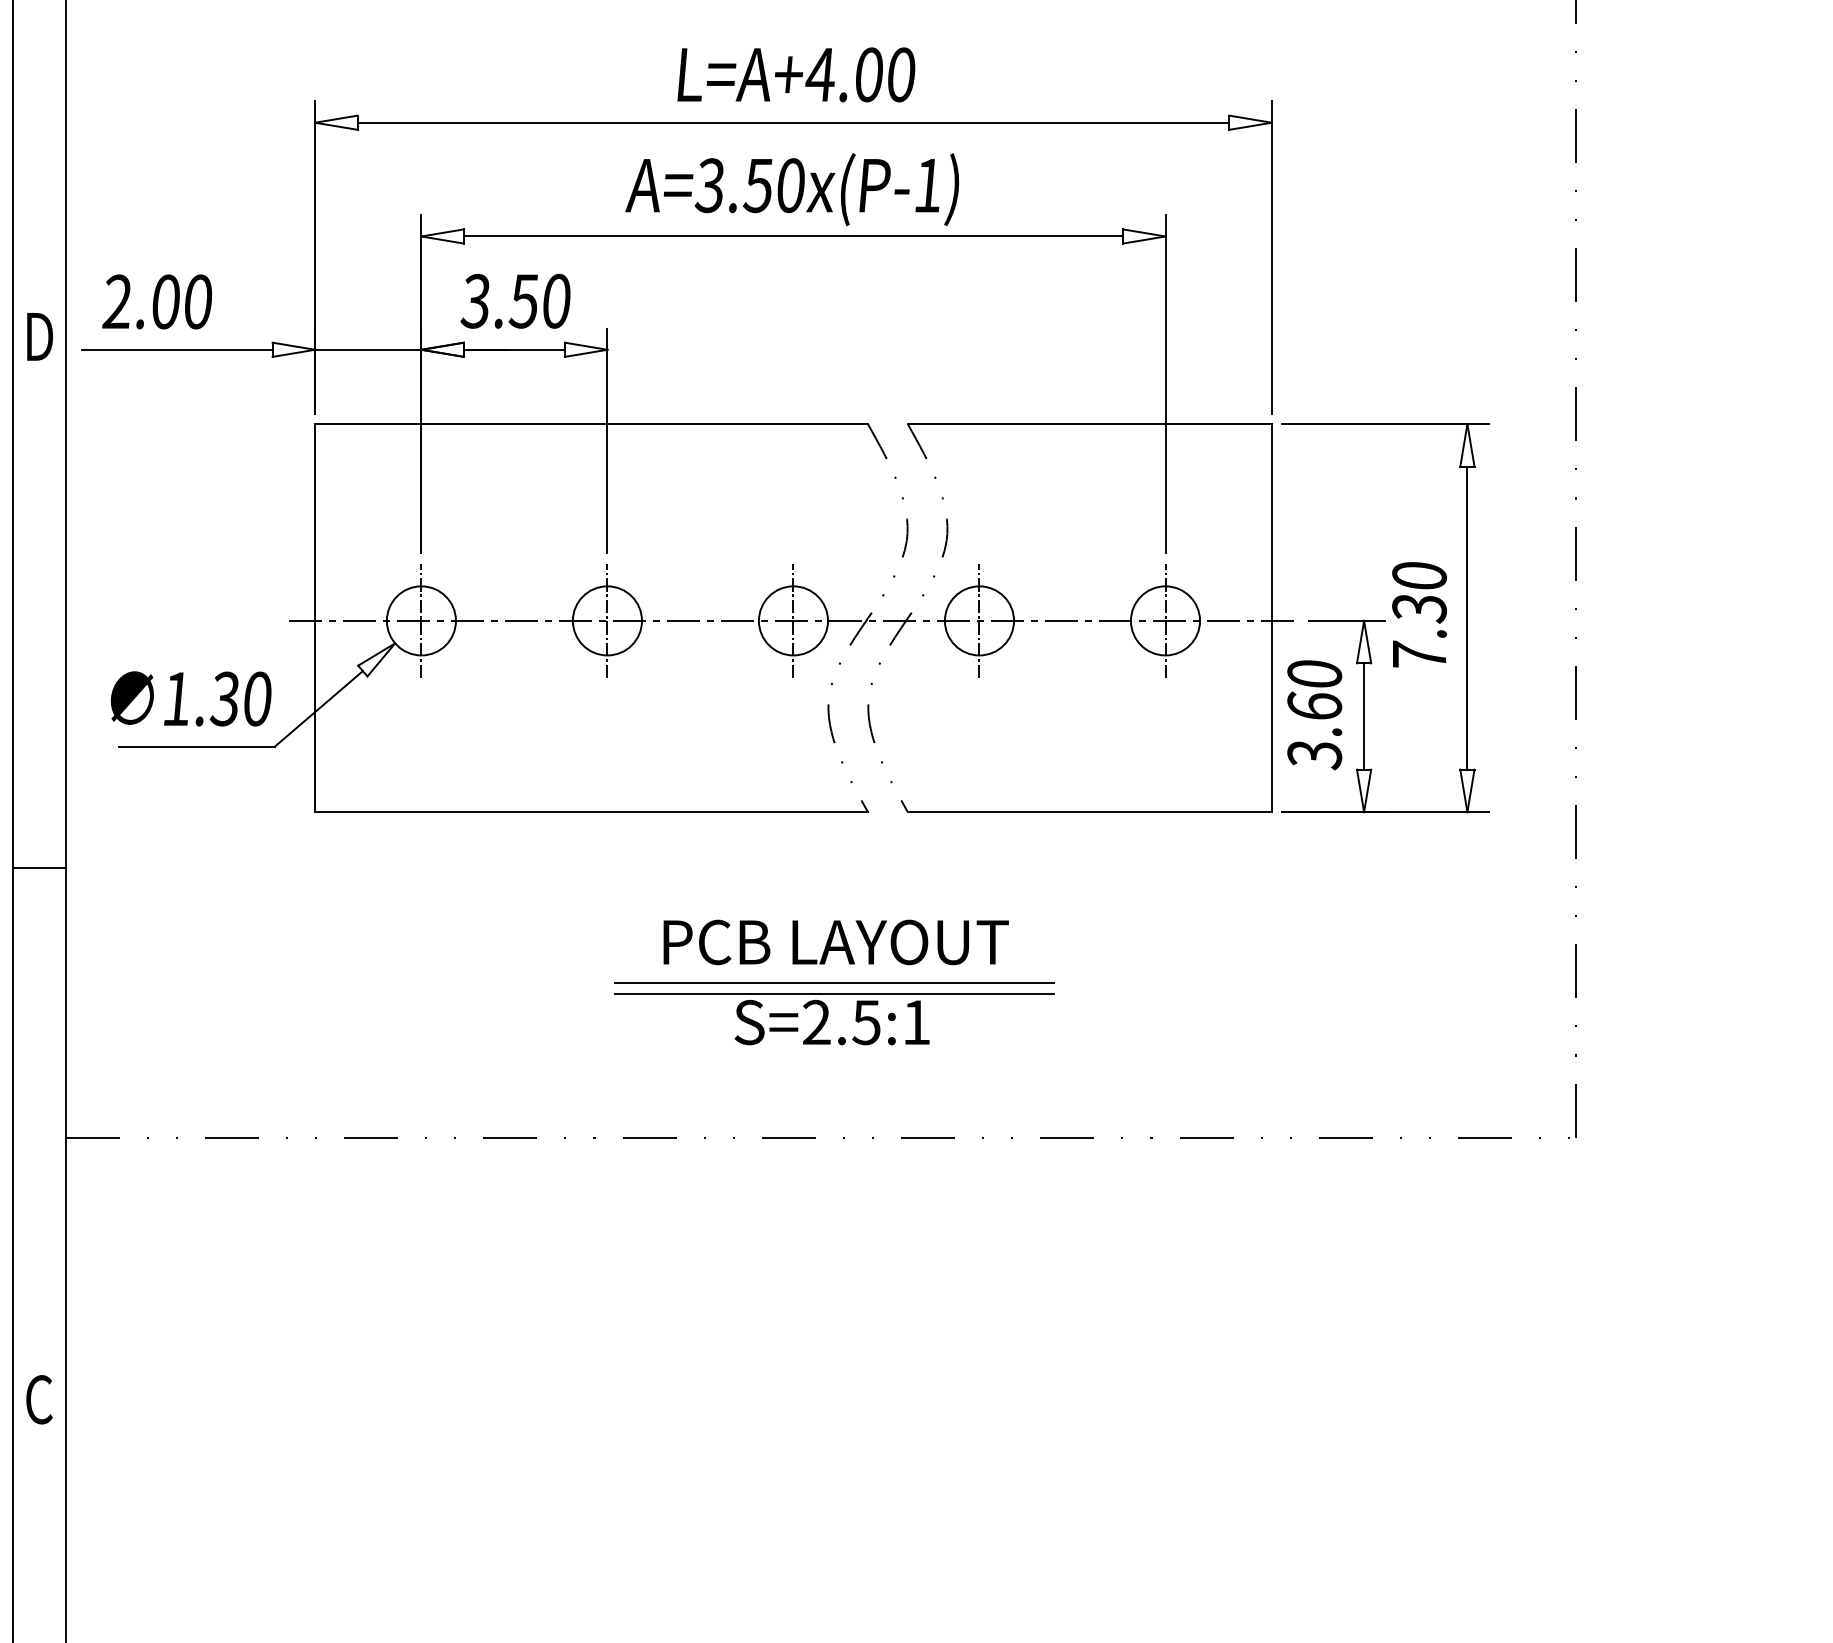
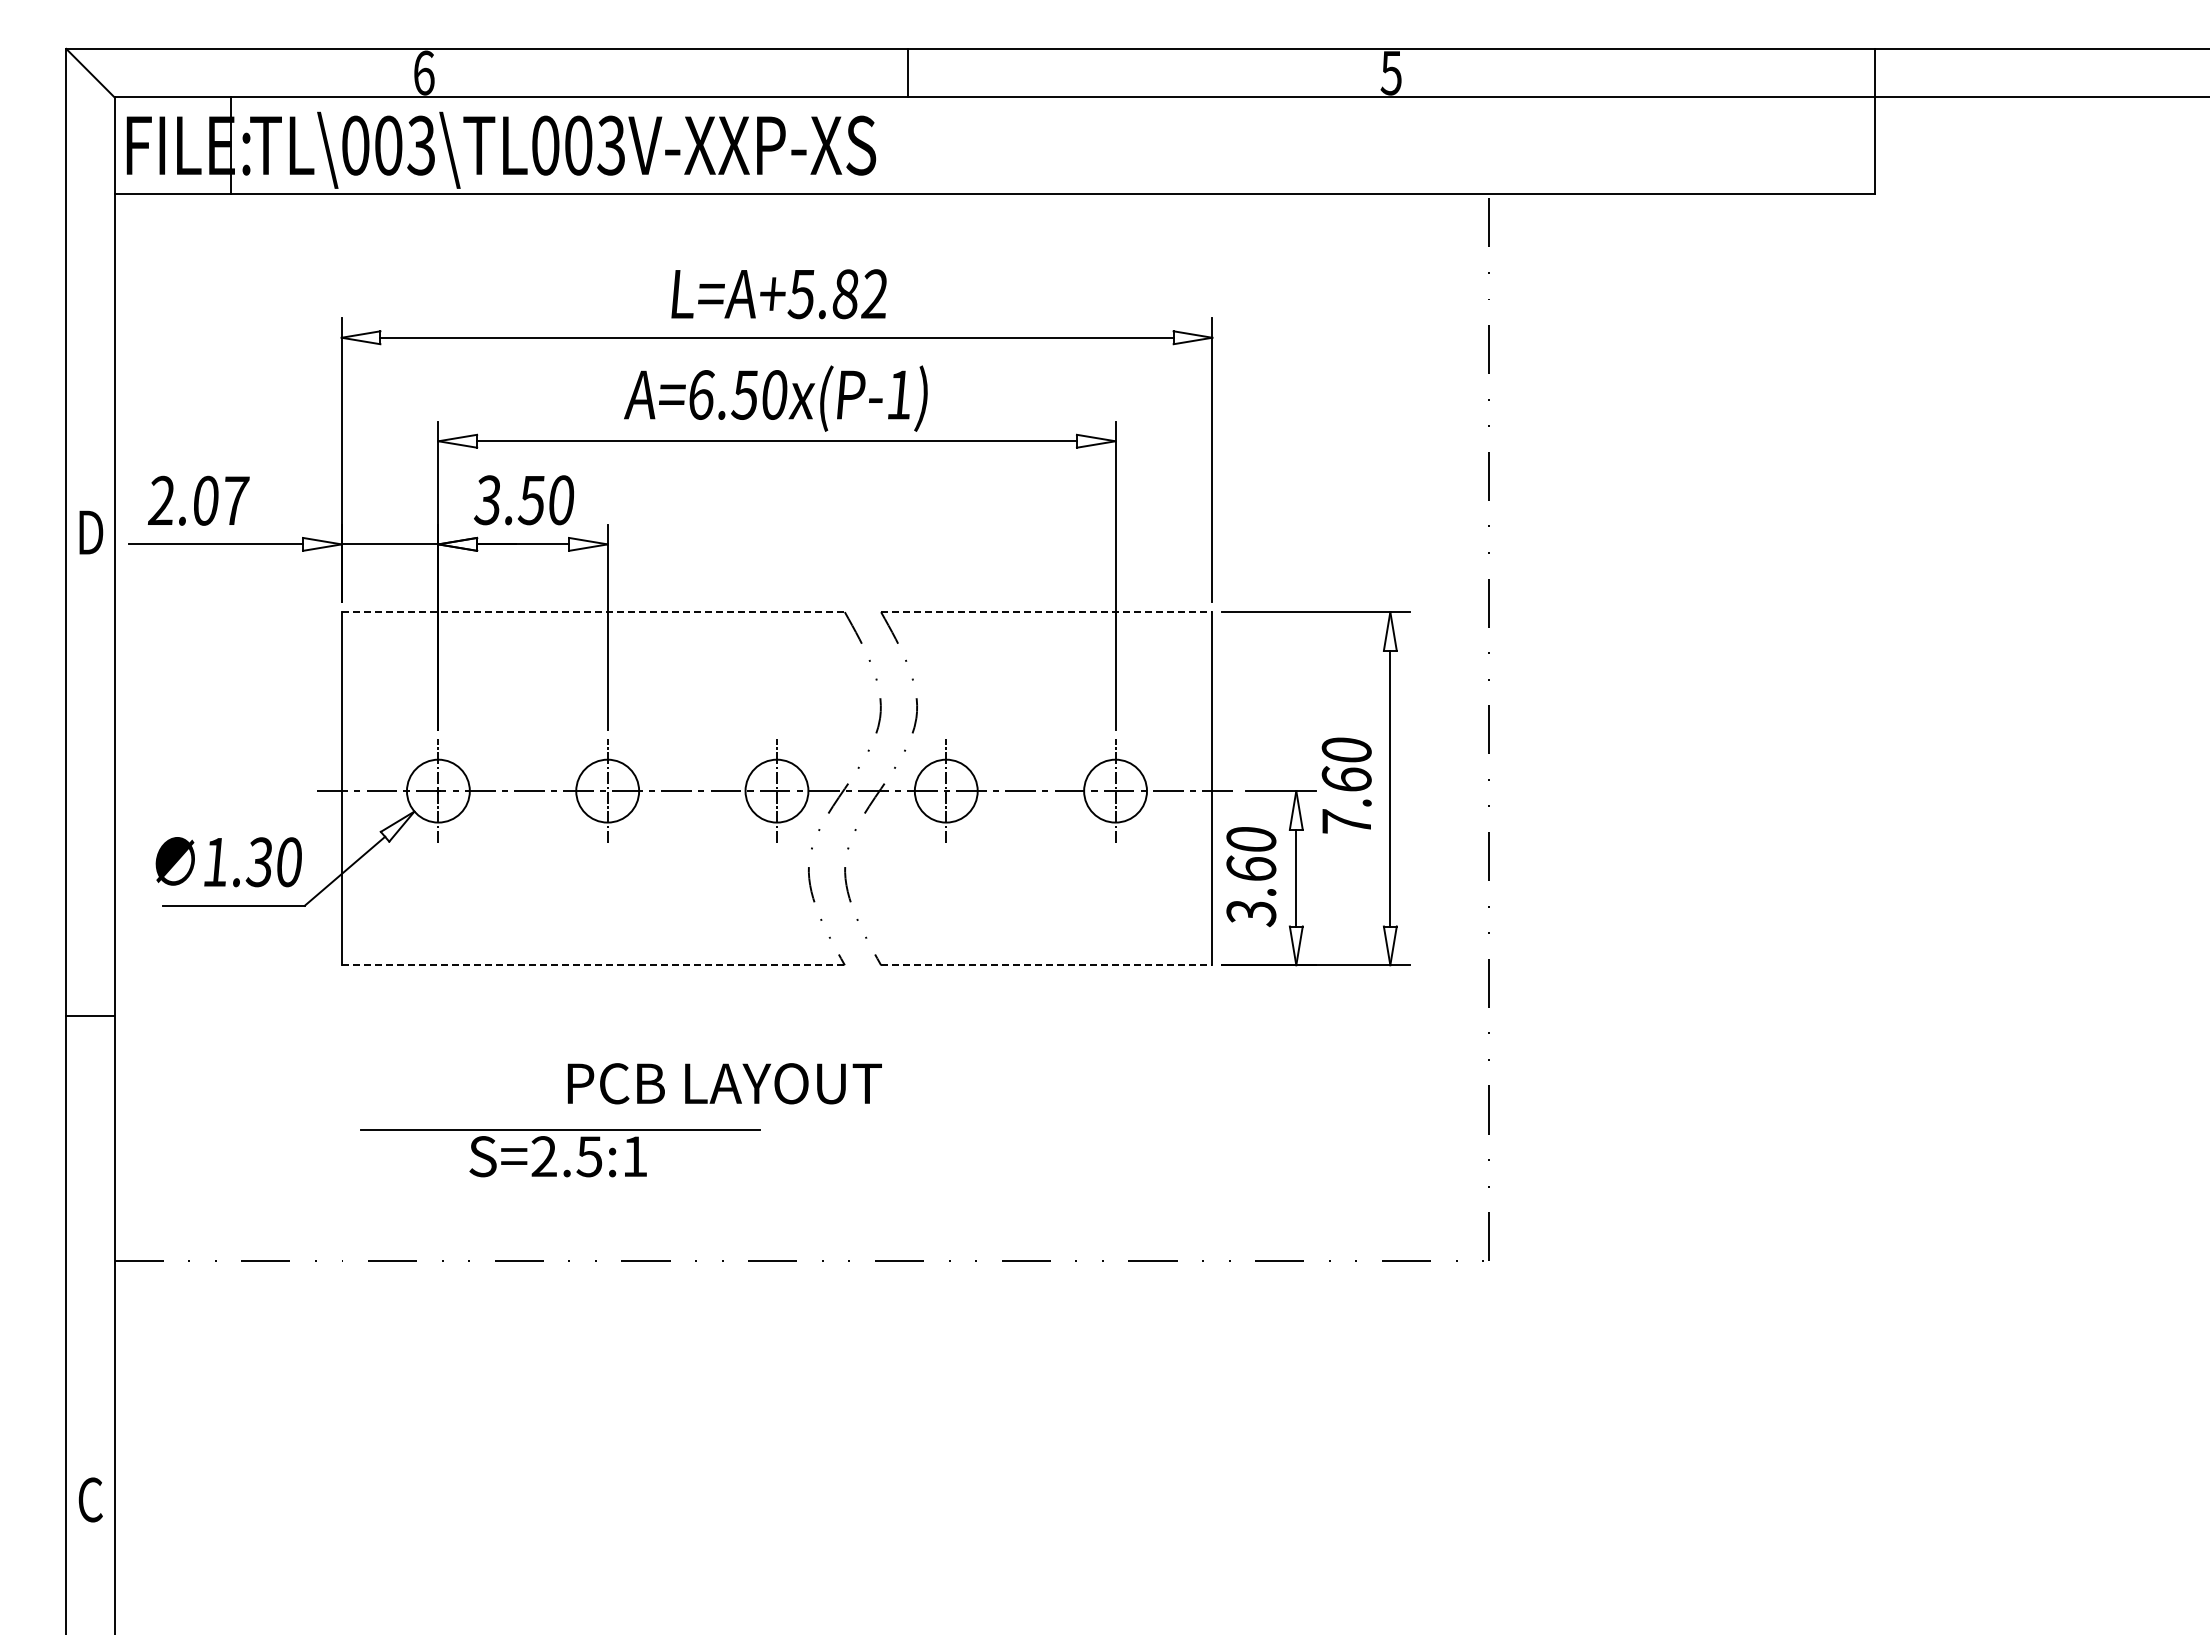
text: (859, 75) -> (837, 294), L=A+4.00 -> L=A+5.82
text: (709, 185) -> (700, 394), A=3.50x(P-1) -> A=6.50x(P-1)
text: (199, 301) -> (236, 500), 2.00 -> 2.07
line: (591, 424) -> (593, 612), solid -> dashed
line: (1089, 424) -> (1046, 612), solid -> dashed
text: (1419, 608) -> (1346, 779), 7.30 -> 7.60
line: (591, 812) -> (593, 965), solid -> dashed
line: (1089, 812) -> (1046, 965), solid -> dashed
text: (835, 942) -> (724, 1083), moved
line: (833, 982) -> (813, 1120), removed
part: (828, 1017) -> (554, 1152), moved

